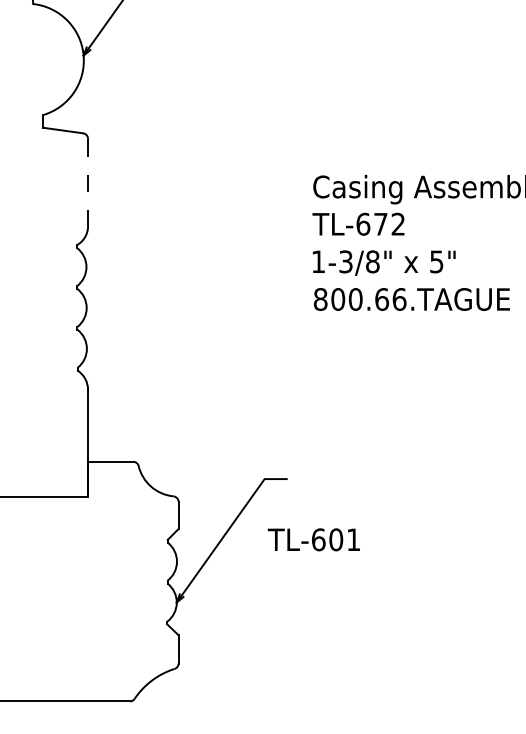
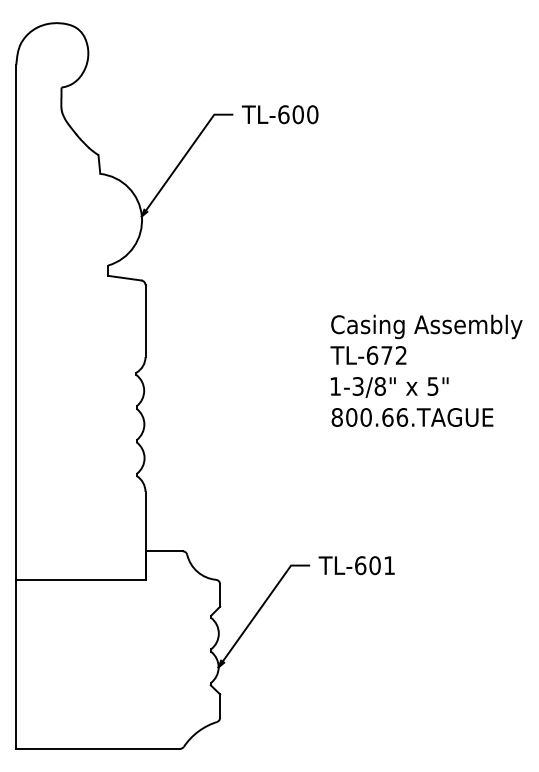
line: (88, 183) -> (145, 321), dashed -> solid
text: (313, 539) -> (356, 565), moved

